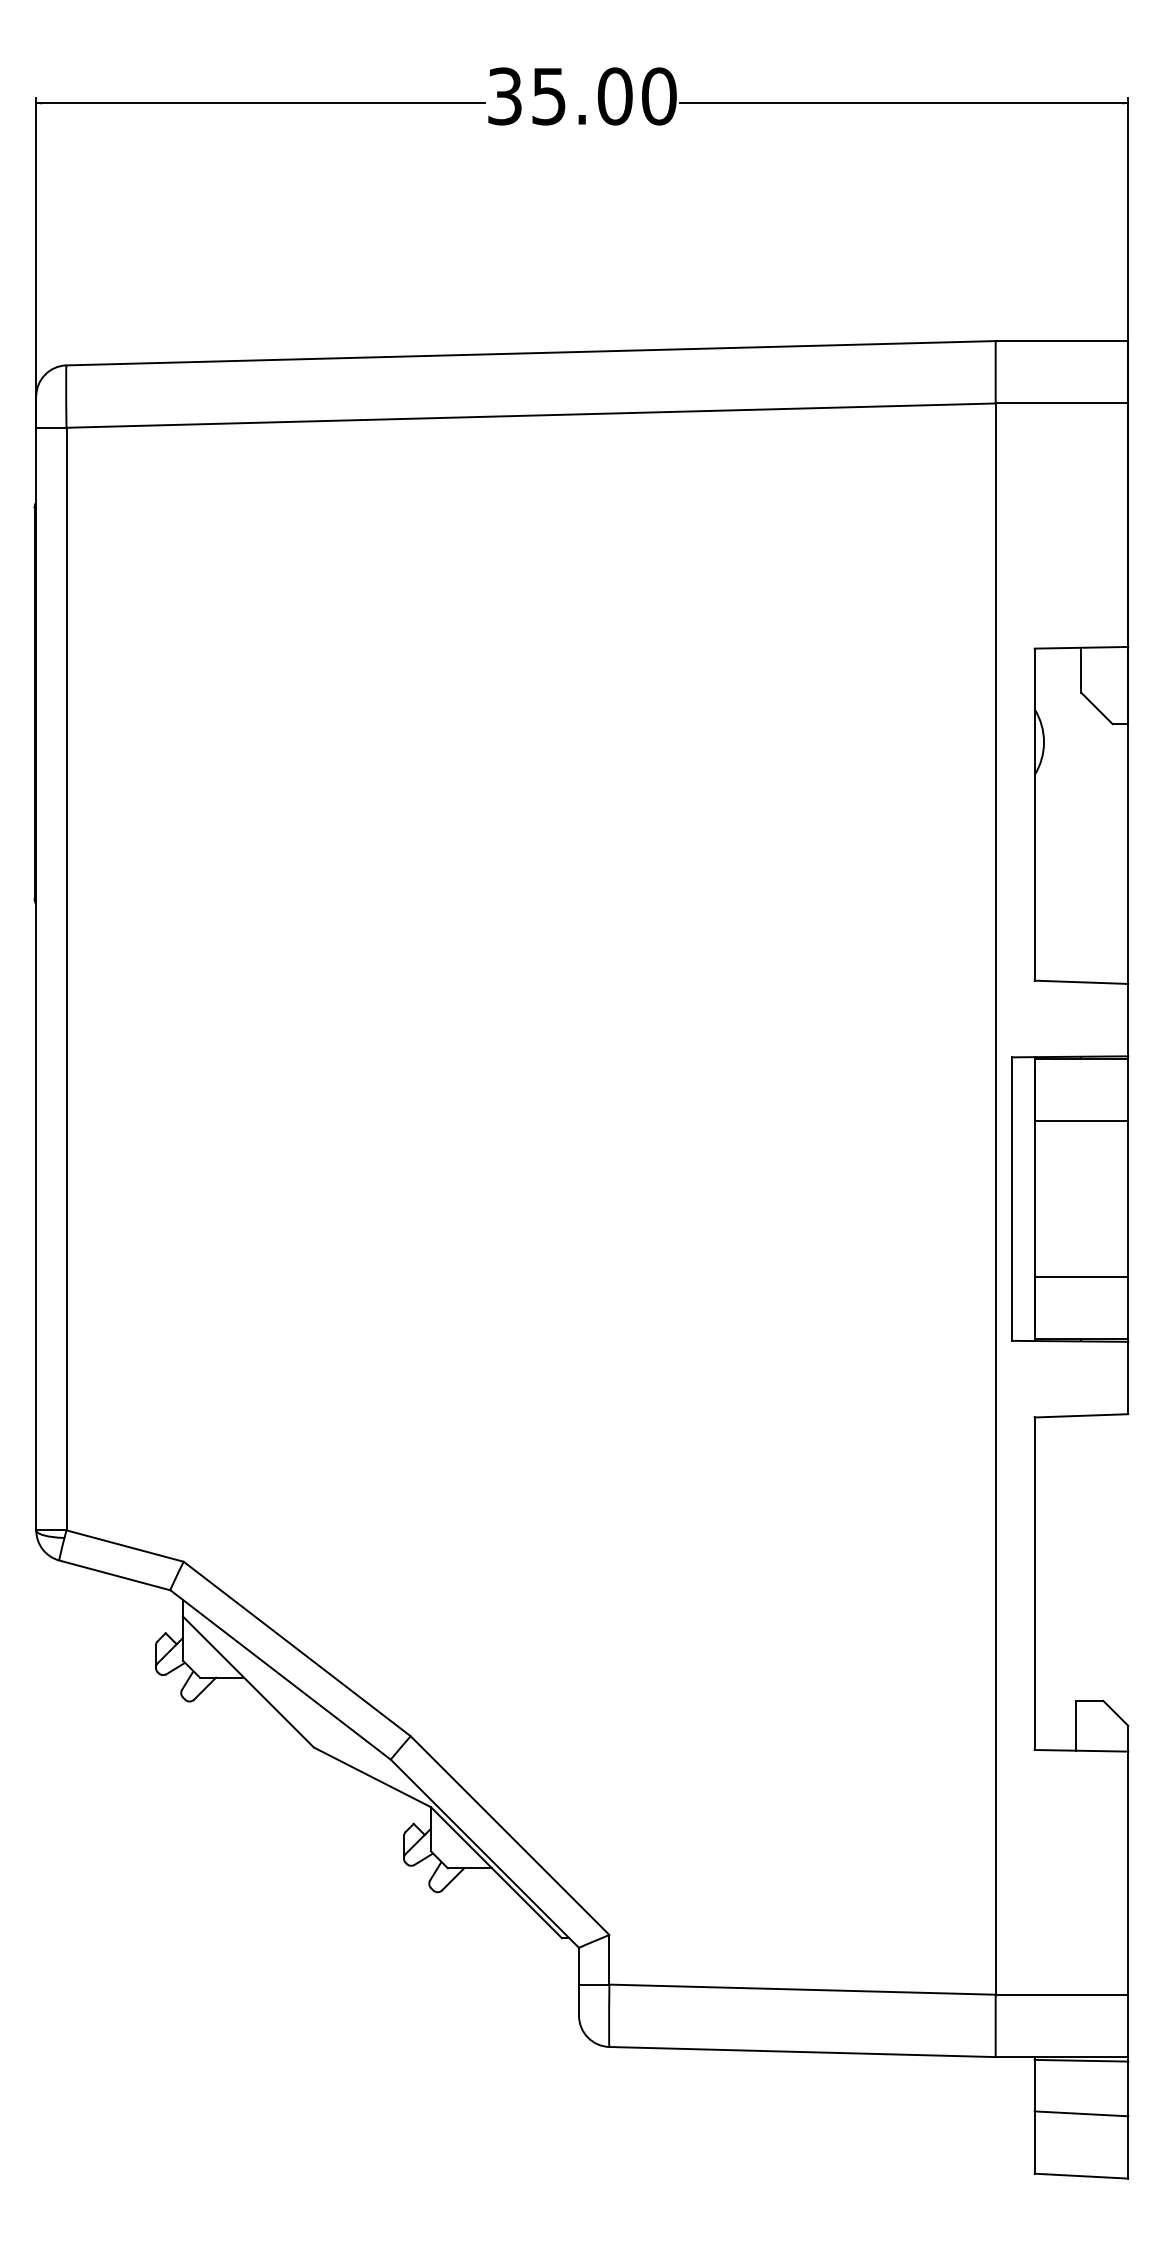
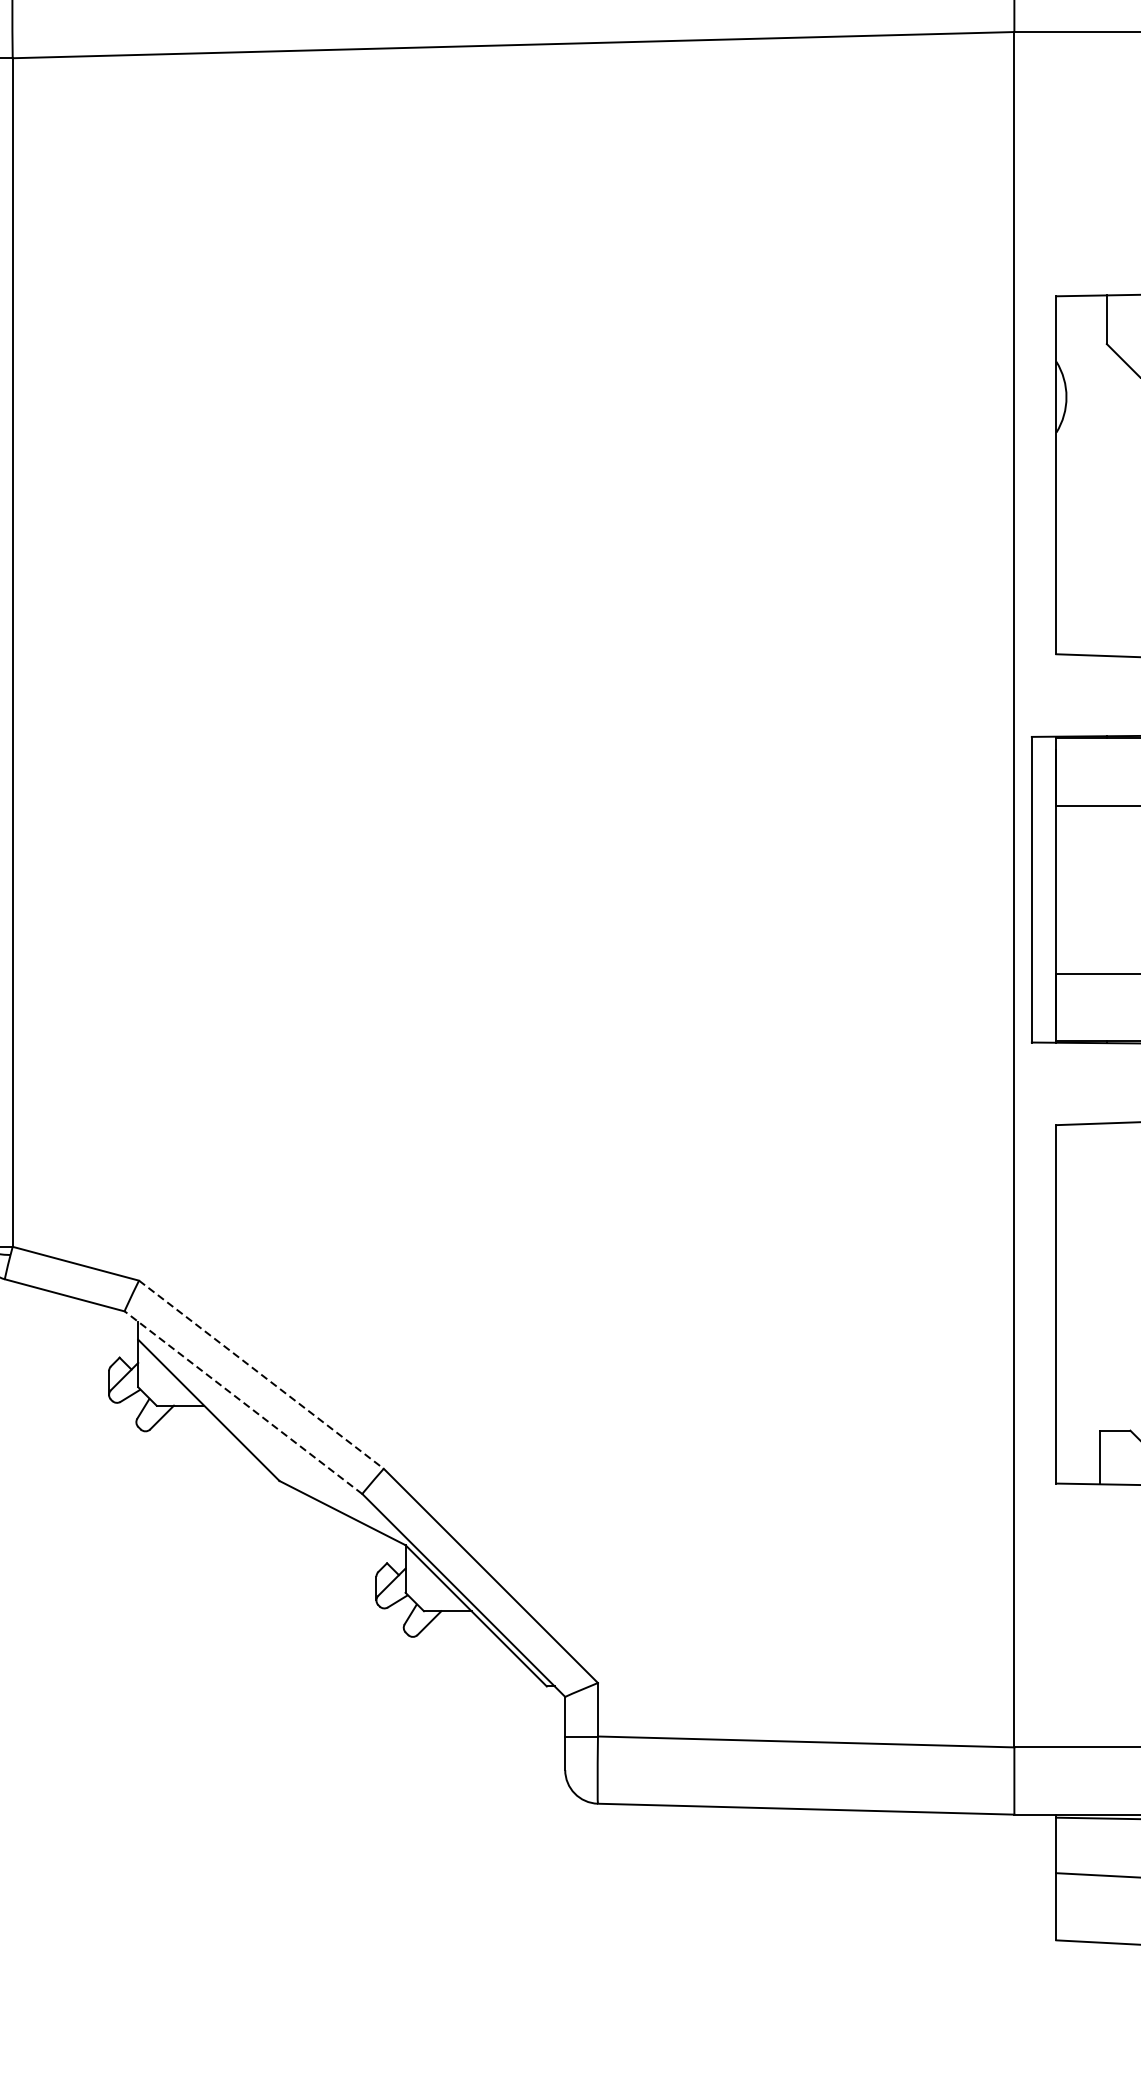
line: (297, 1649) -> (261, 1375), solid -> dashed
line: (280, 1674) -> (243, 1402), solid -> dashed

